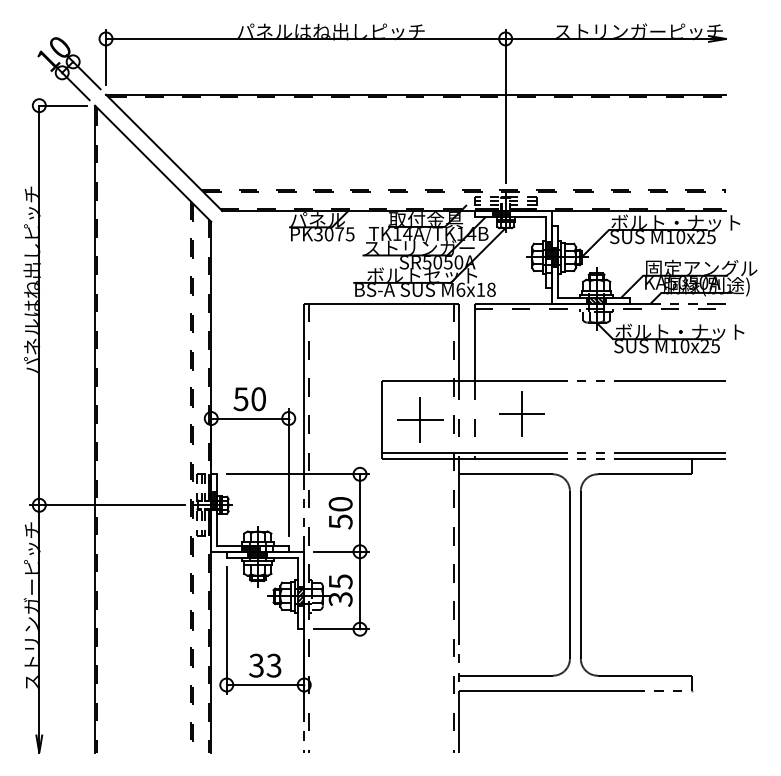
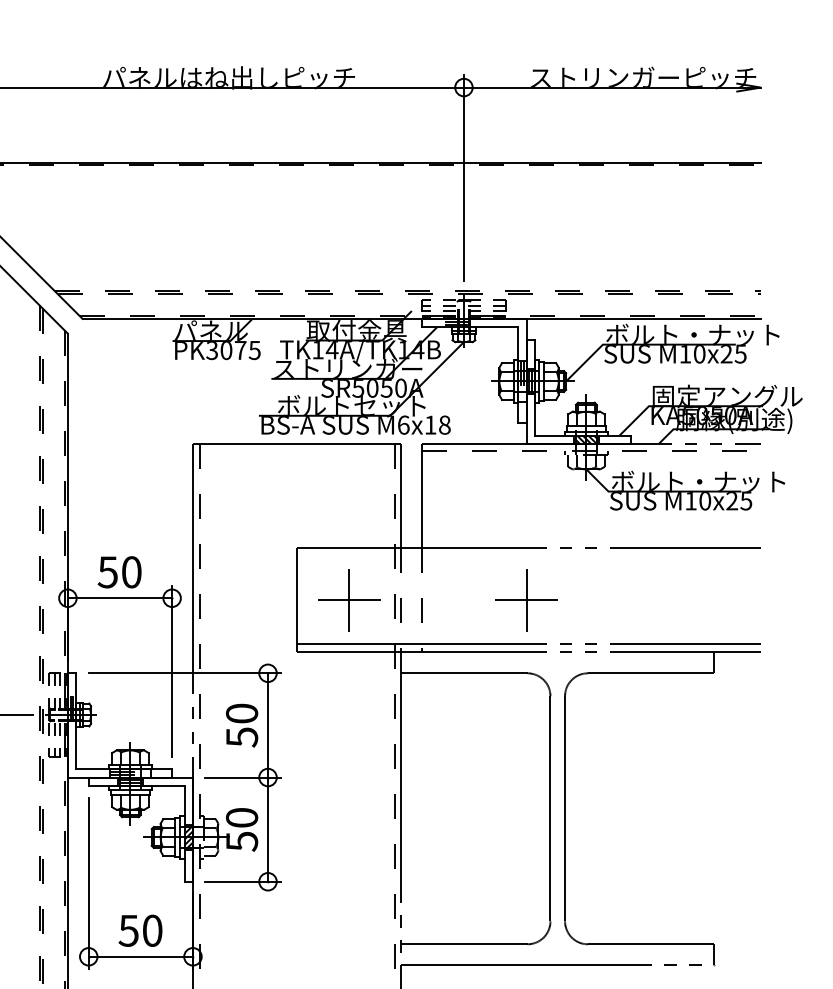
part: (521, 413) -> (525, 599), moved
text: (340, 590) -> (241, 829), 35 -> 50
text: (265, 665) -> (140, 930), 33 -> 50

